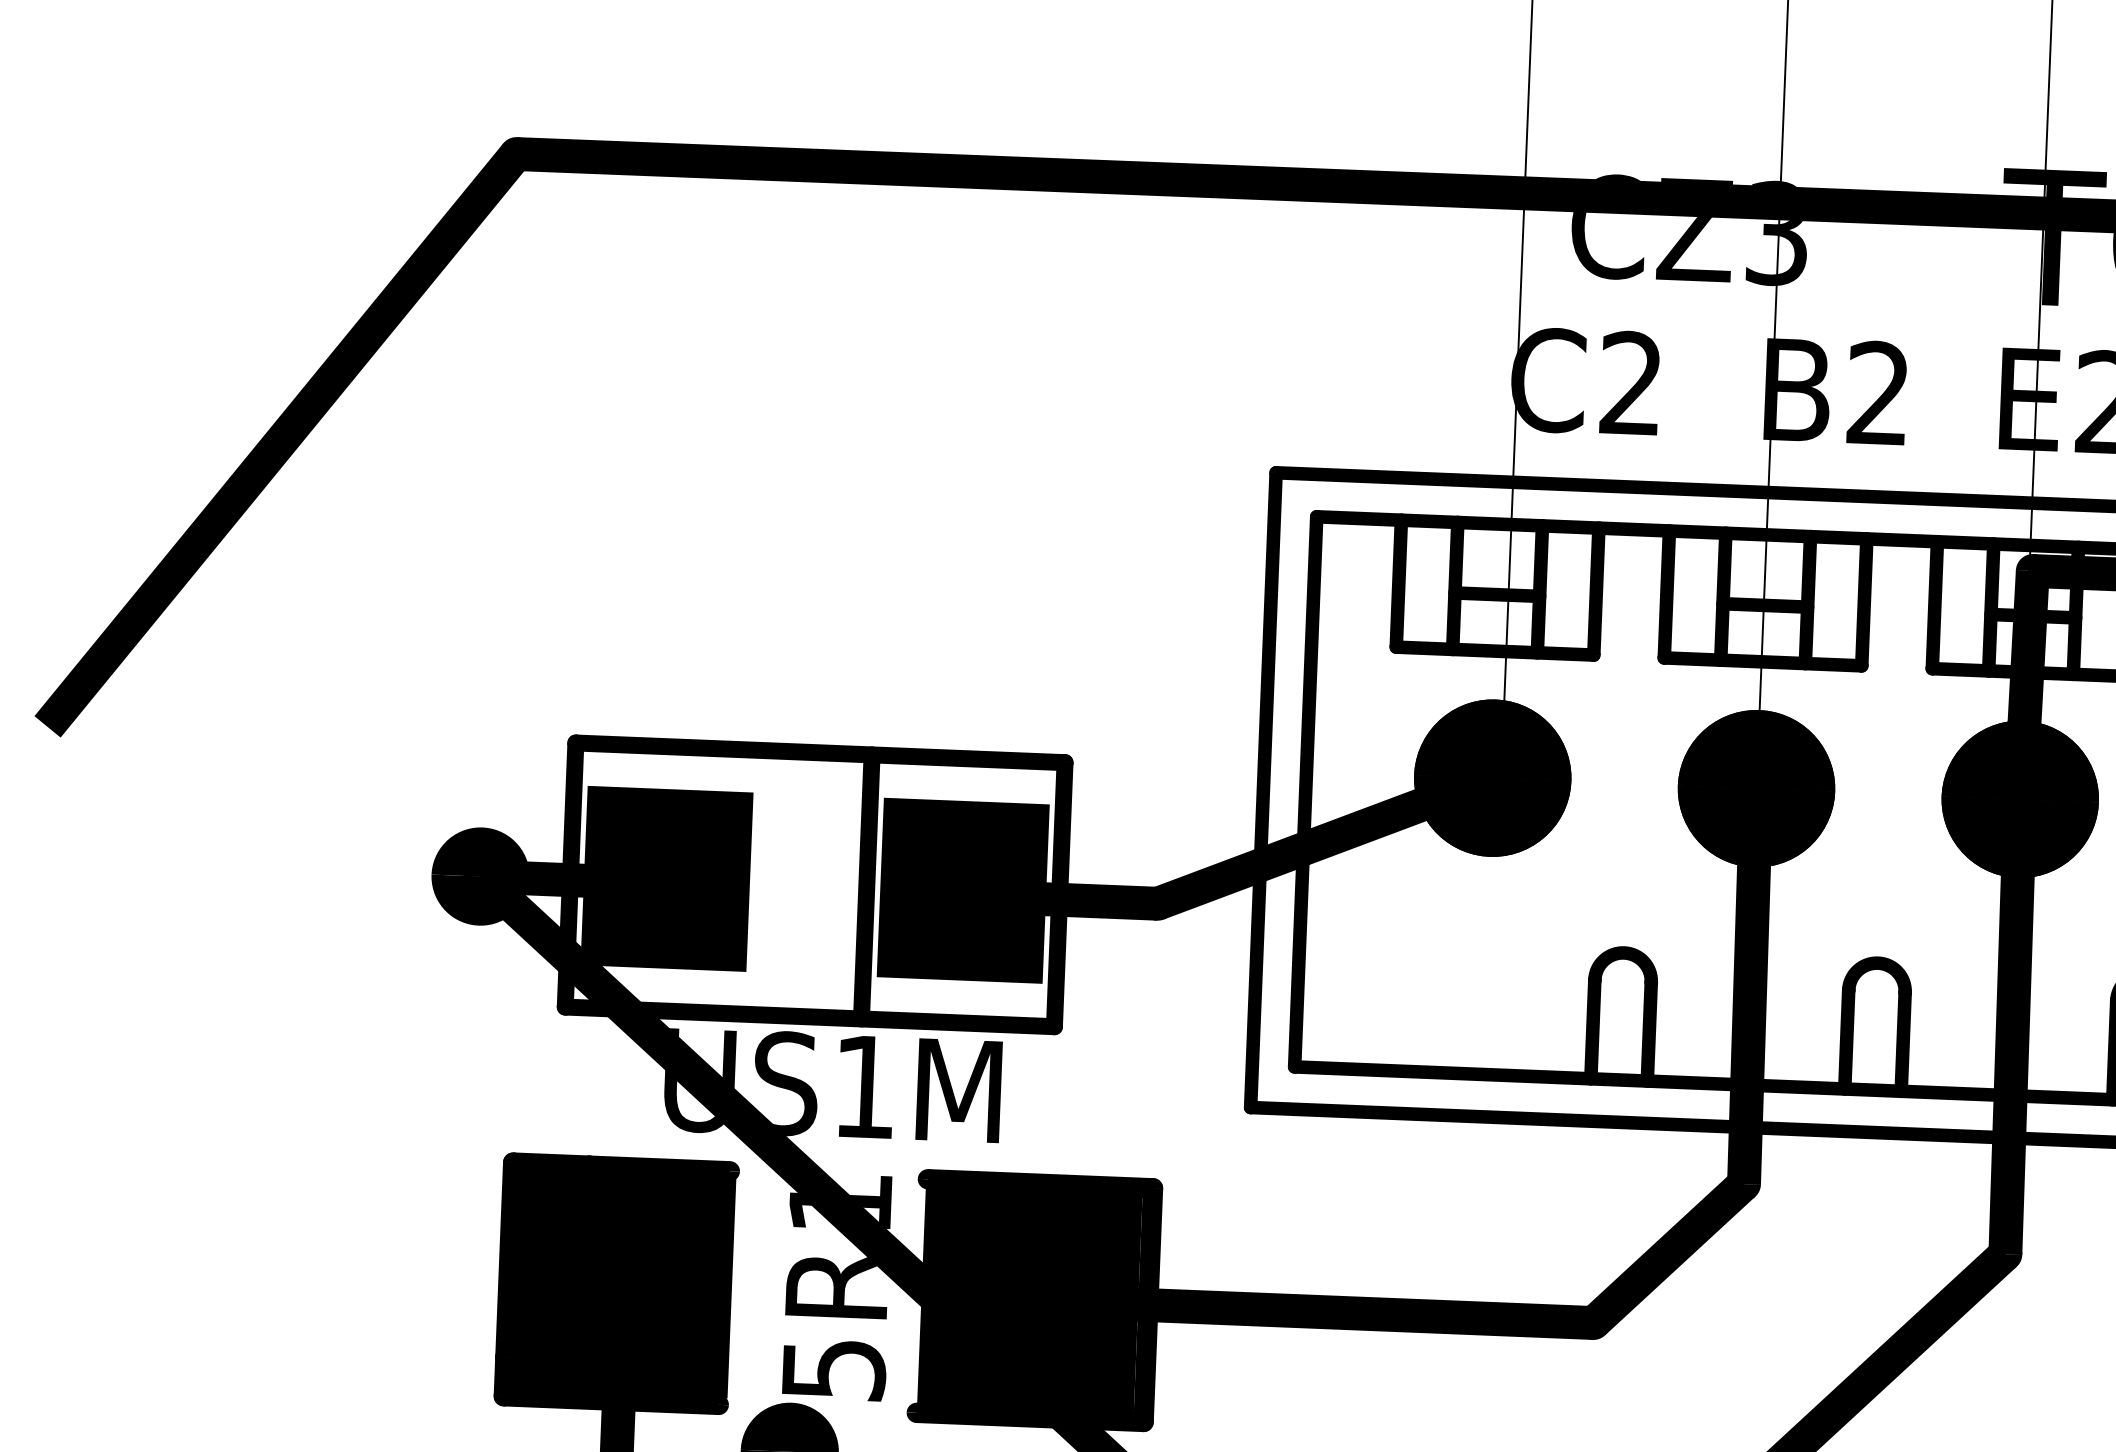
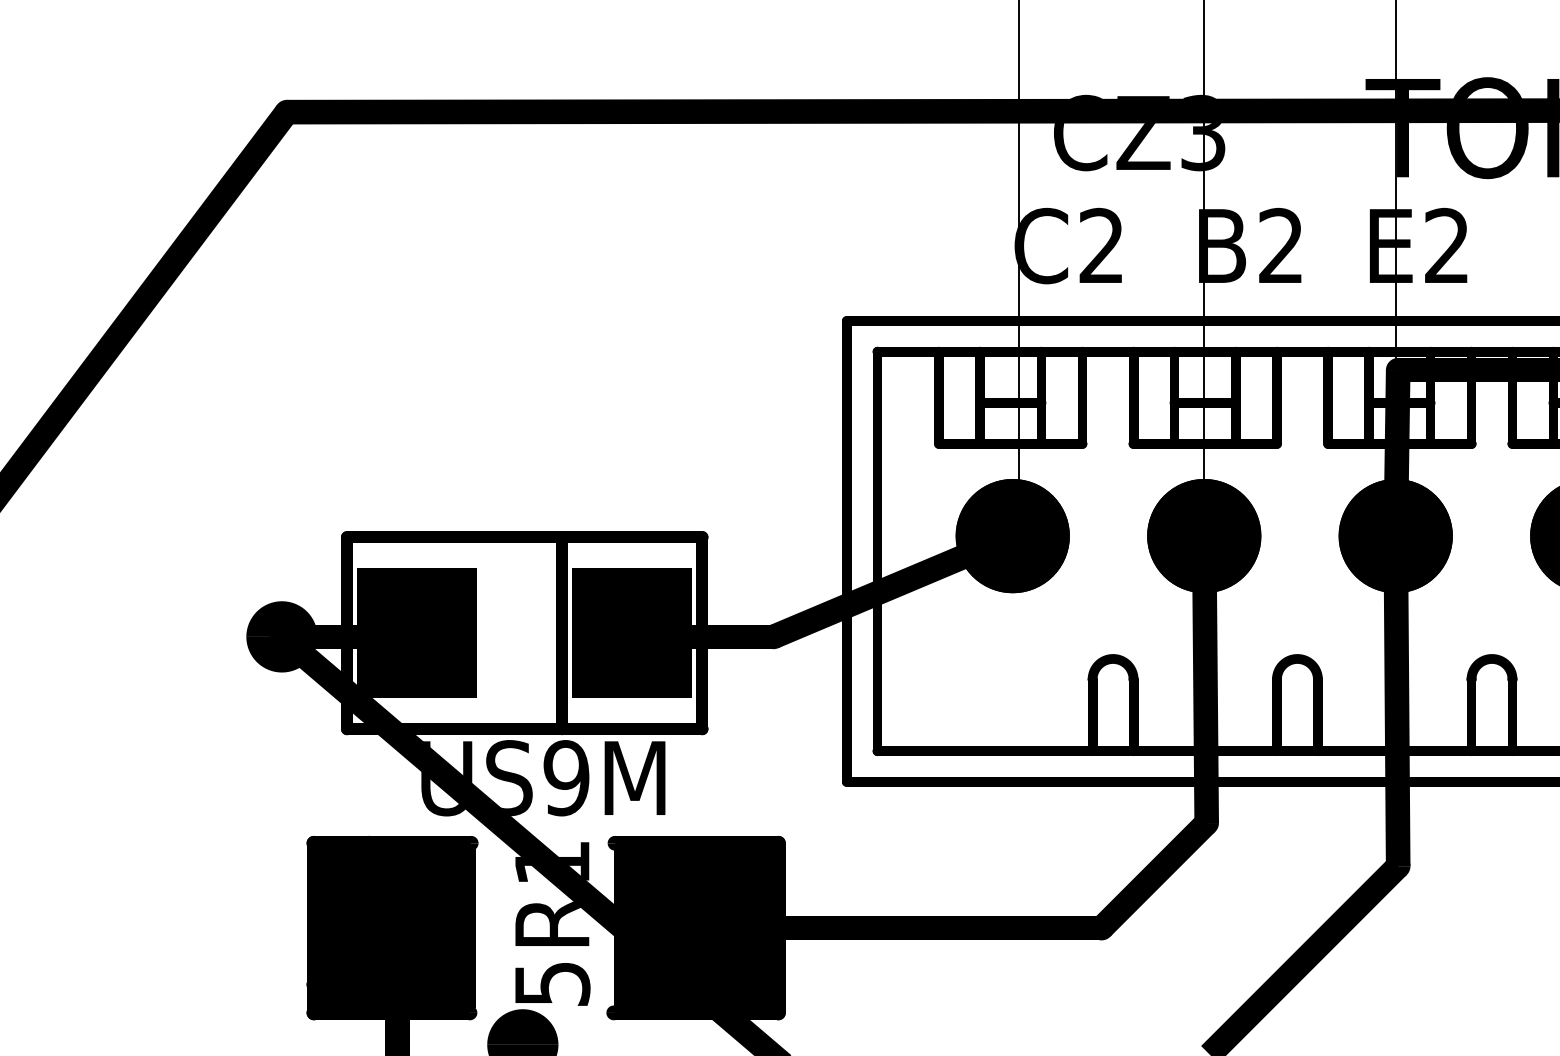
text: (864, 1087) -> (566, 778), US1M -> US9M

